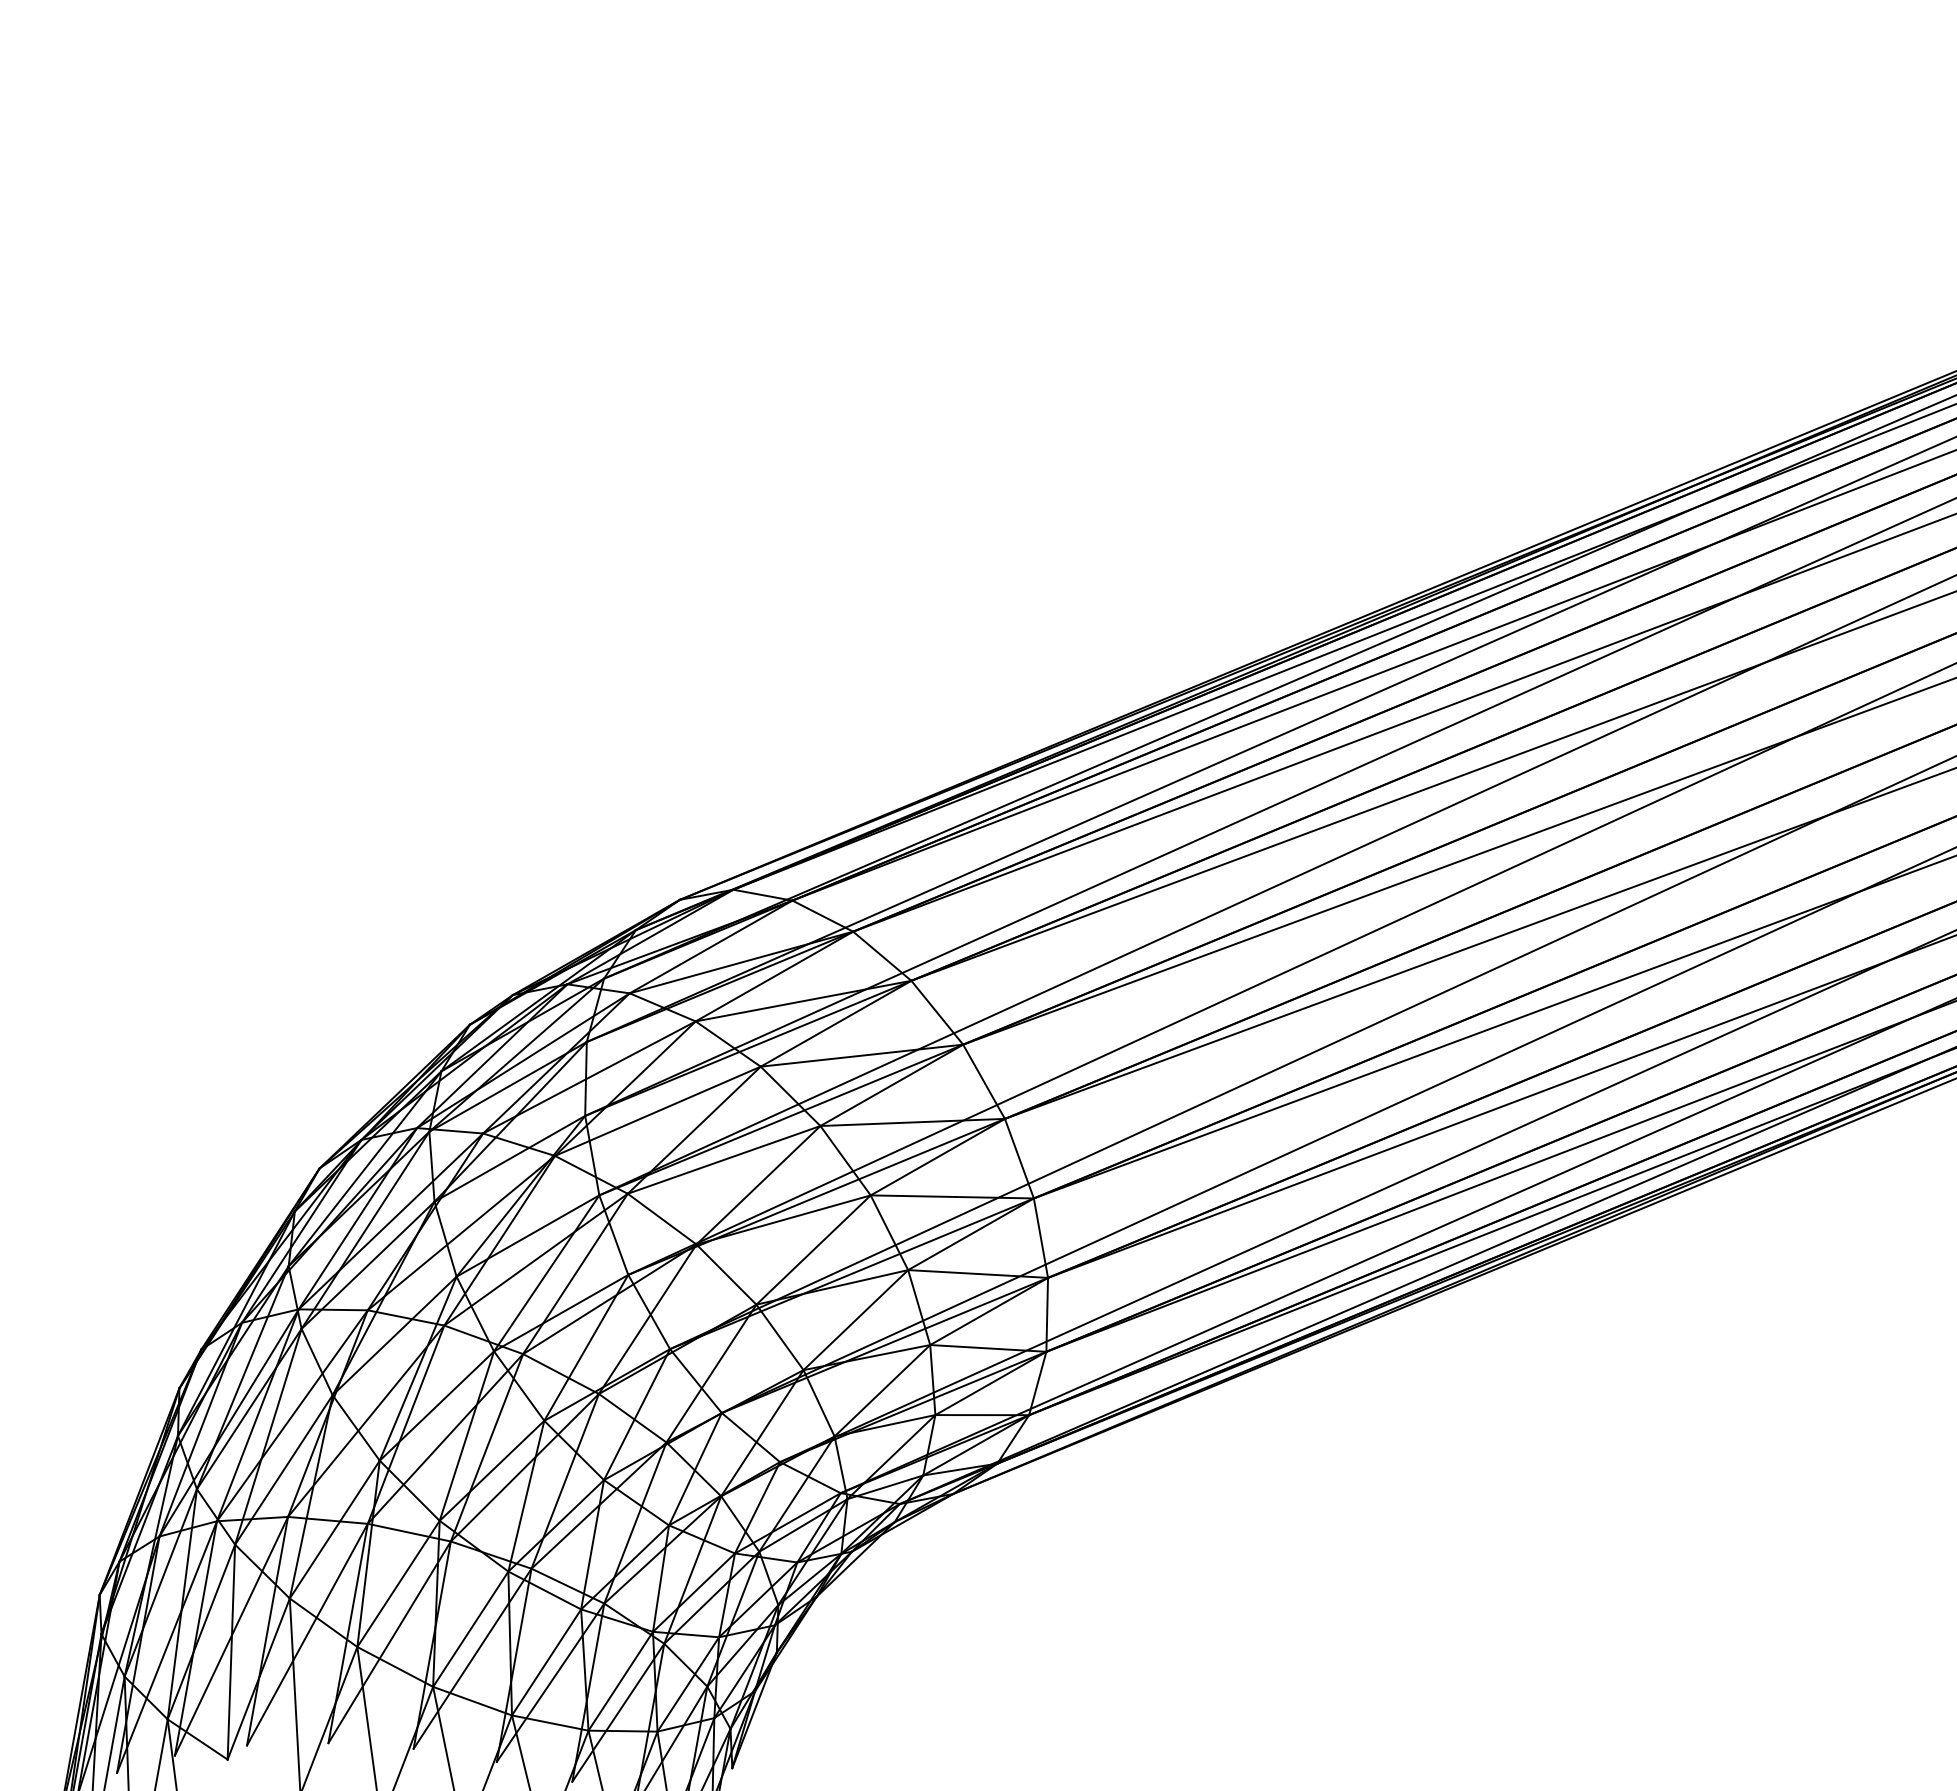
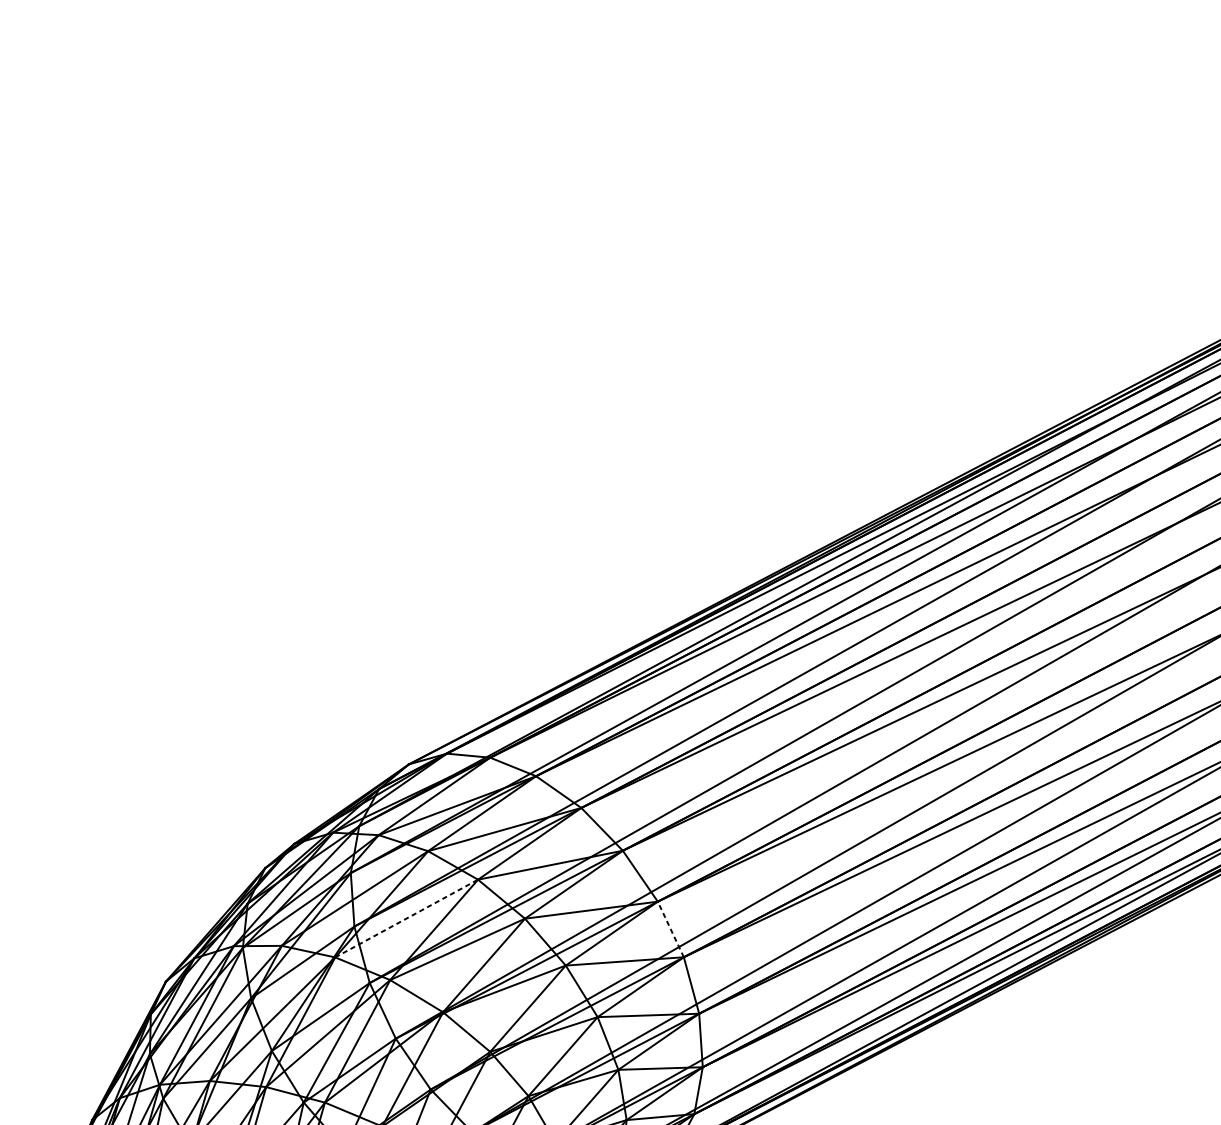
line: (658, 1111) -> (407, 918), solid -> dashed
line: (1019, 1158) -> (670, 929), solid -> dashed

